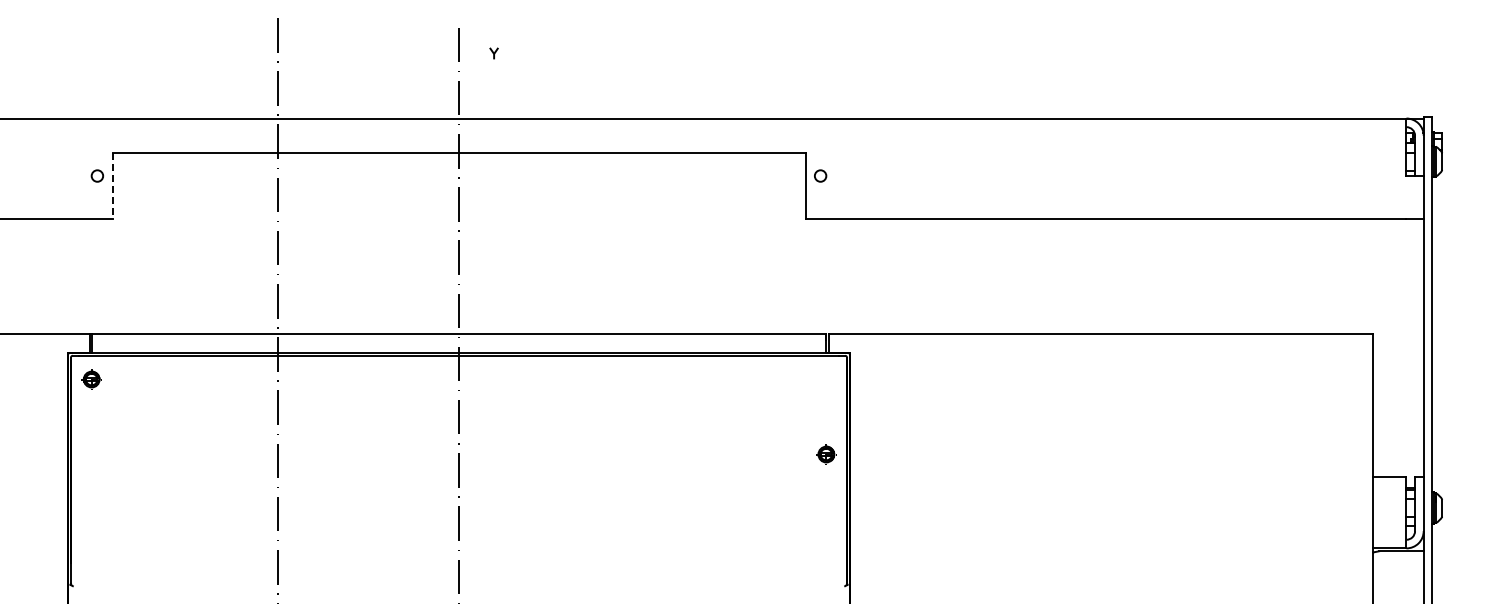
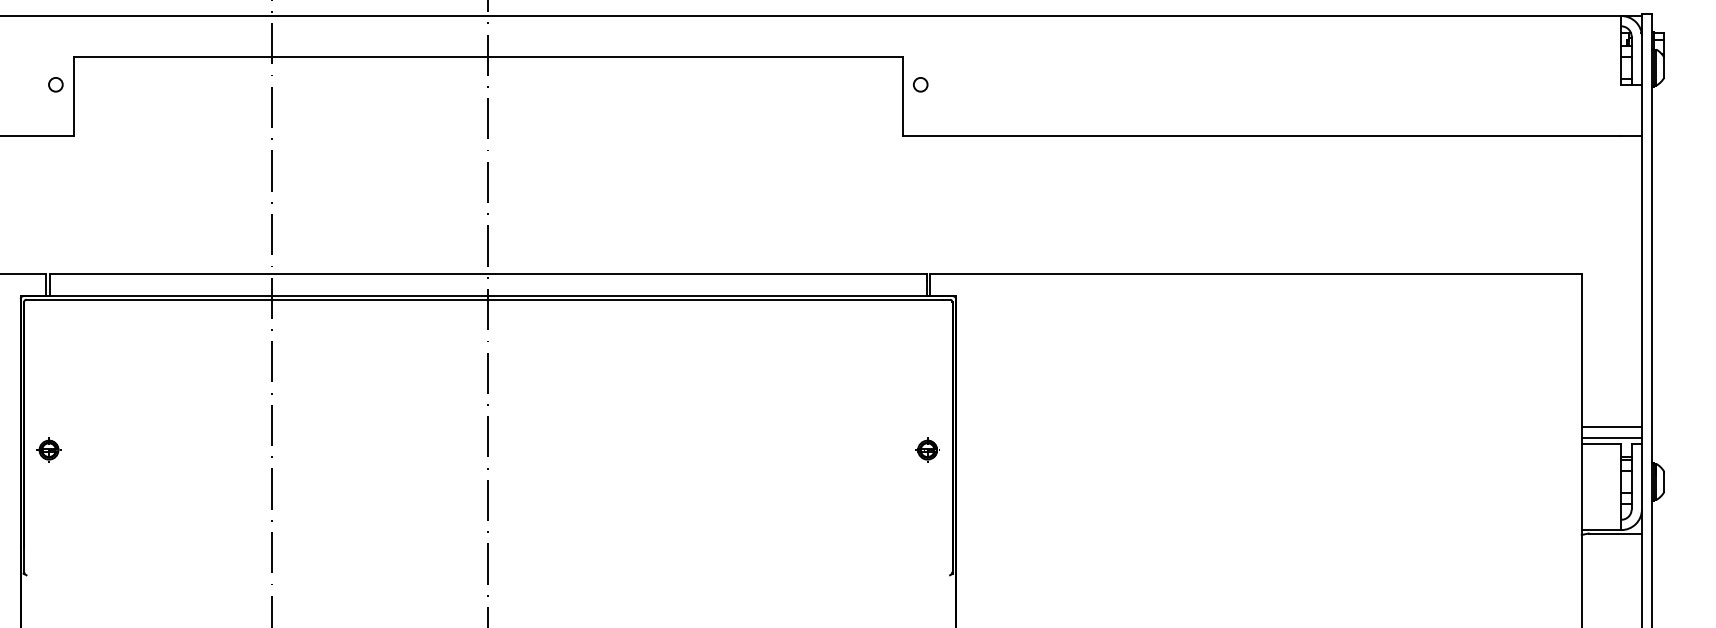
line: (112, 186) -> (73, 97), dashed -> solid
part: (91, 379) -> (48, 450), moved
part: (826, 454) -> (927, 450), moved
line: (1398, 462) -> (1611, 427), added
line: (1398, 471) -> (1611, 438), added

